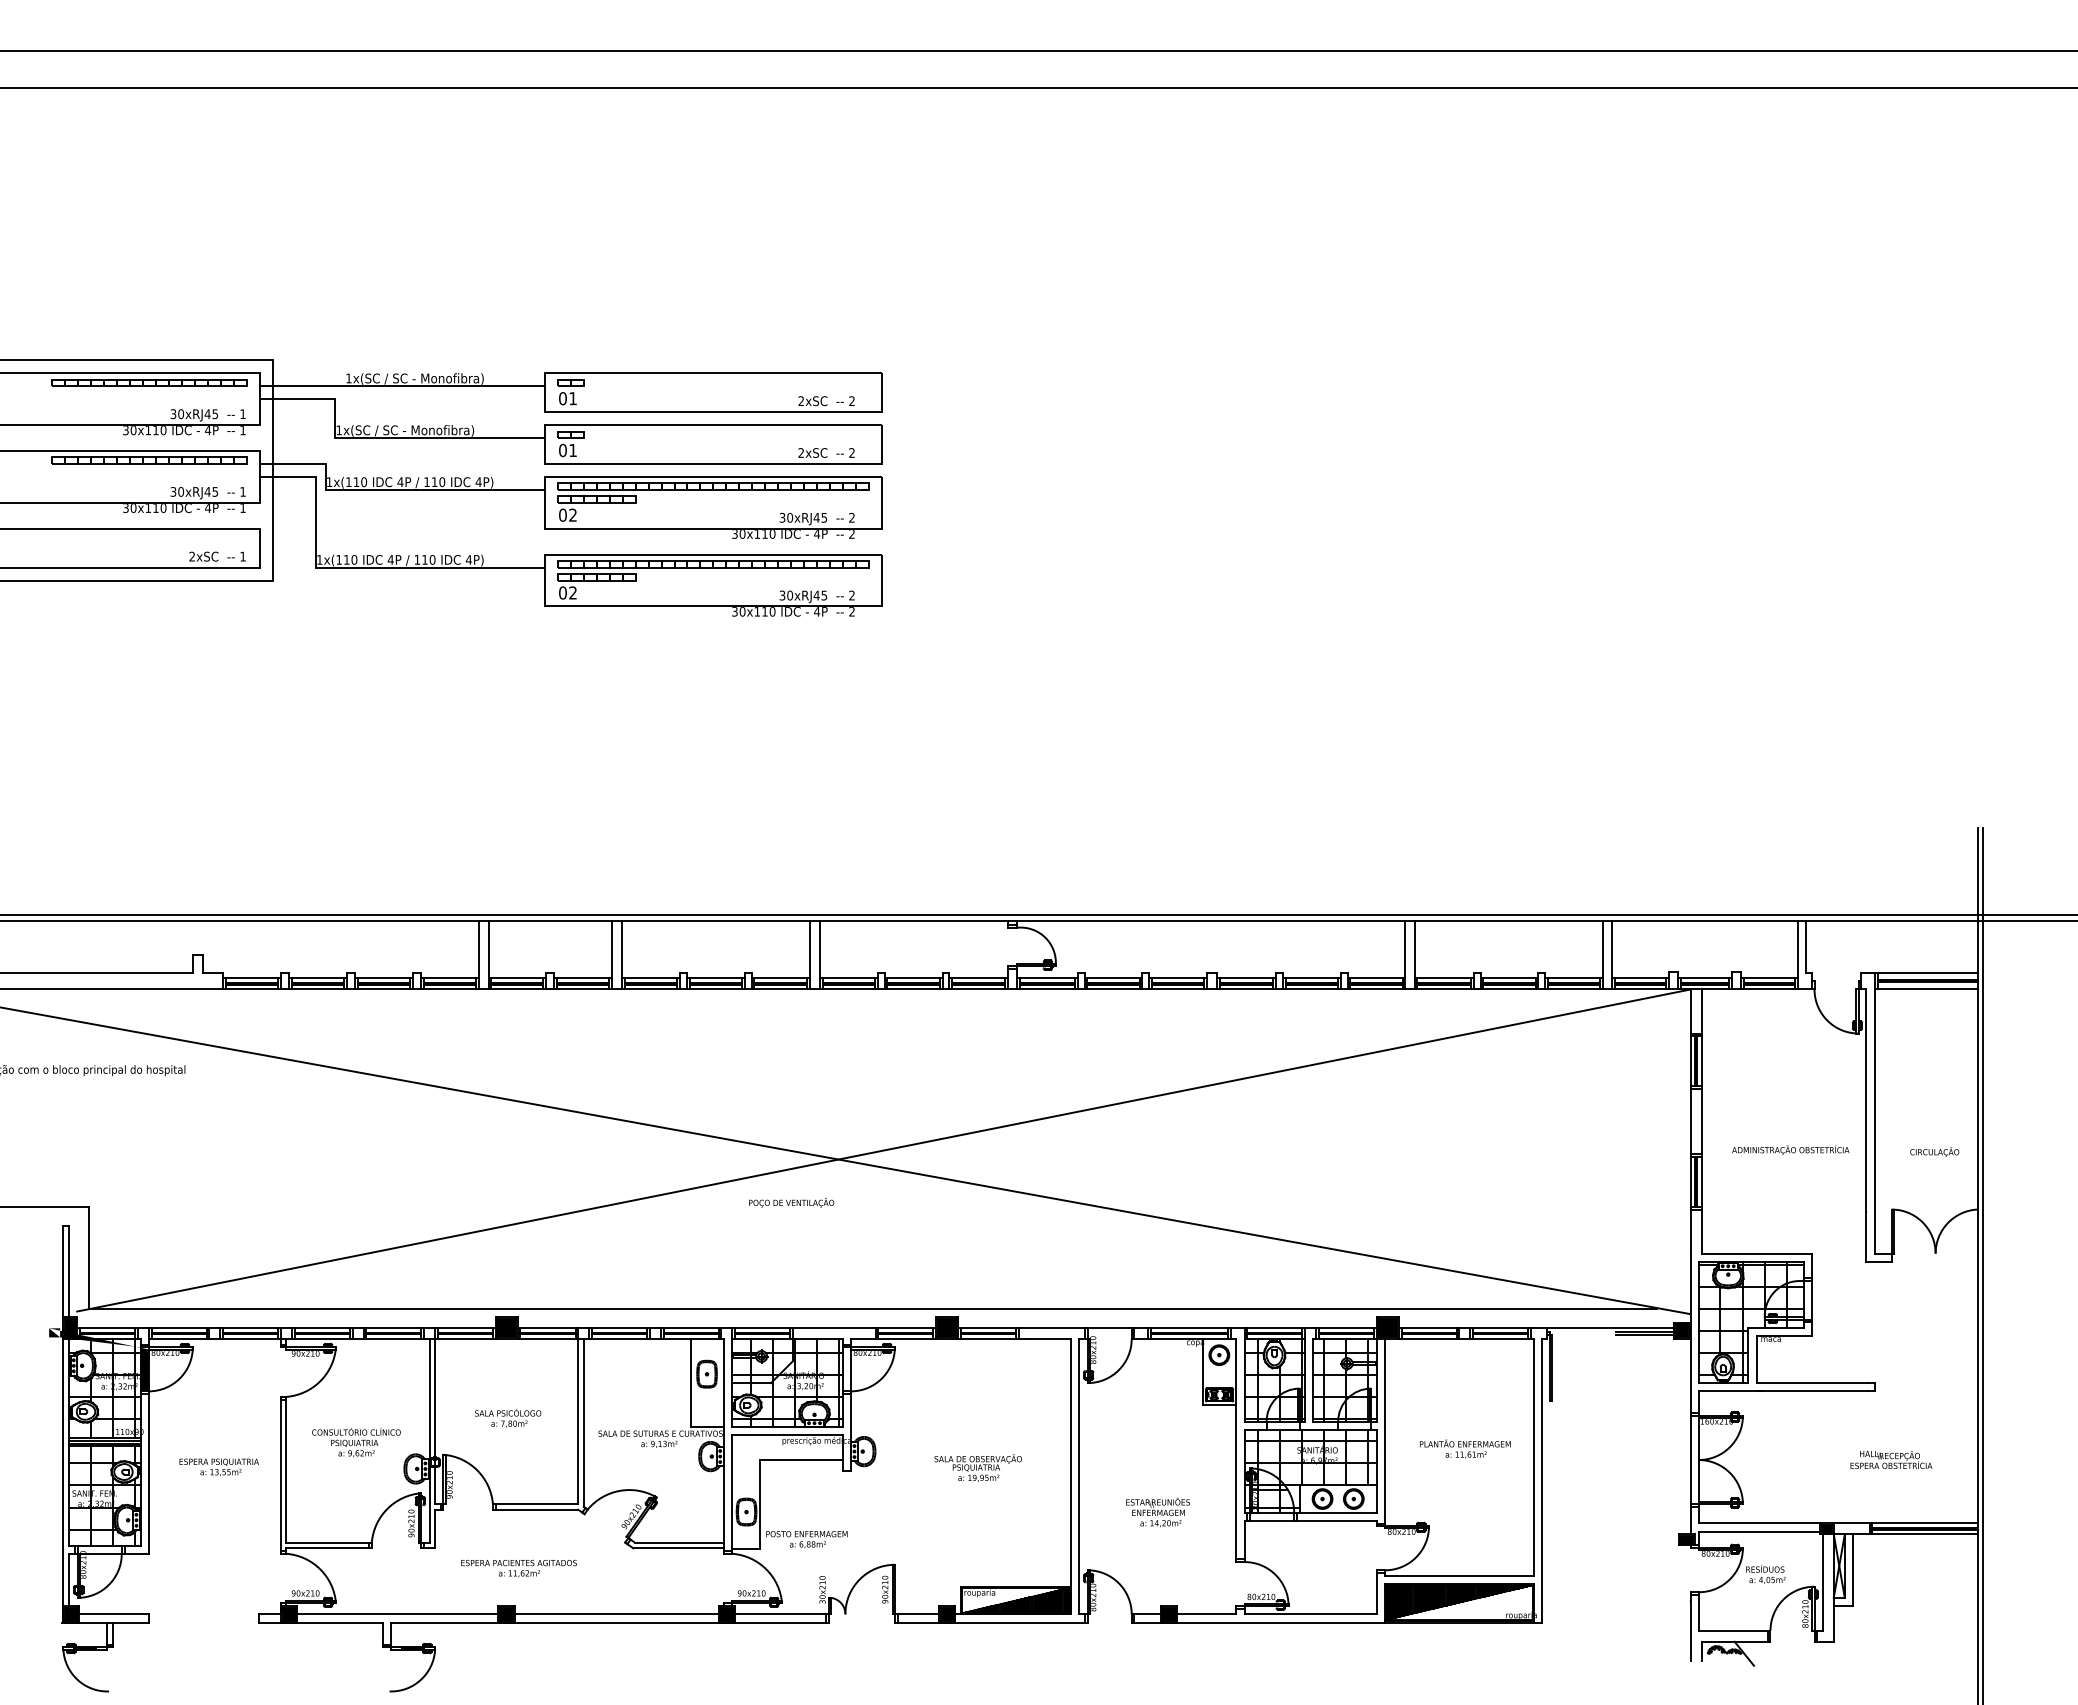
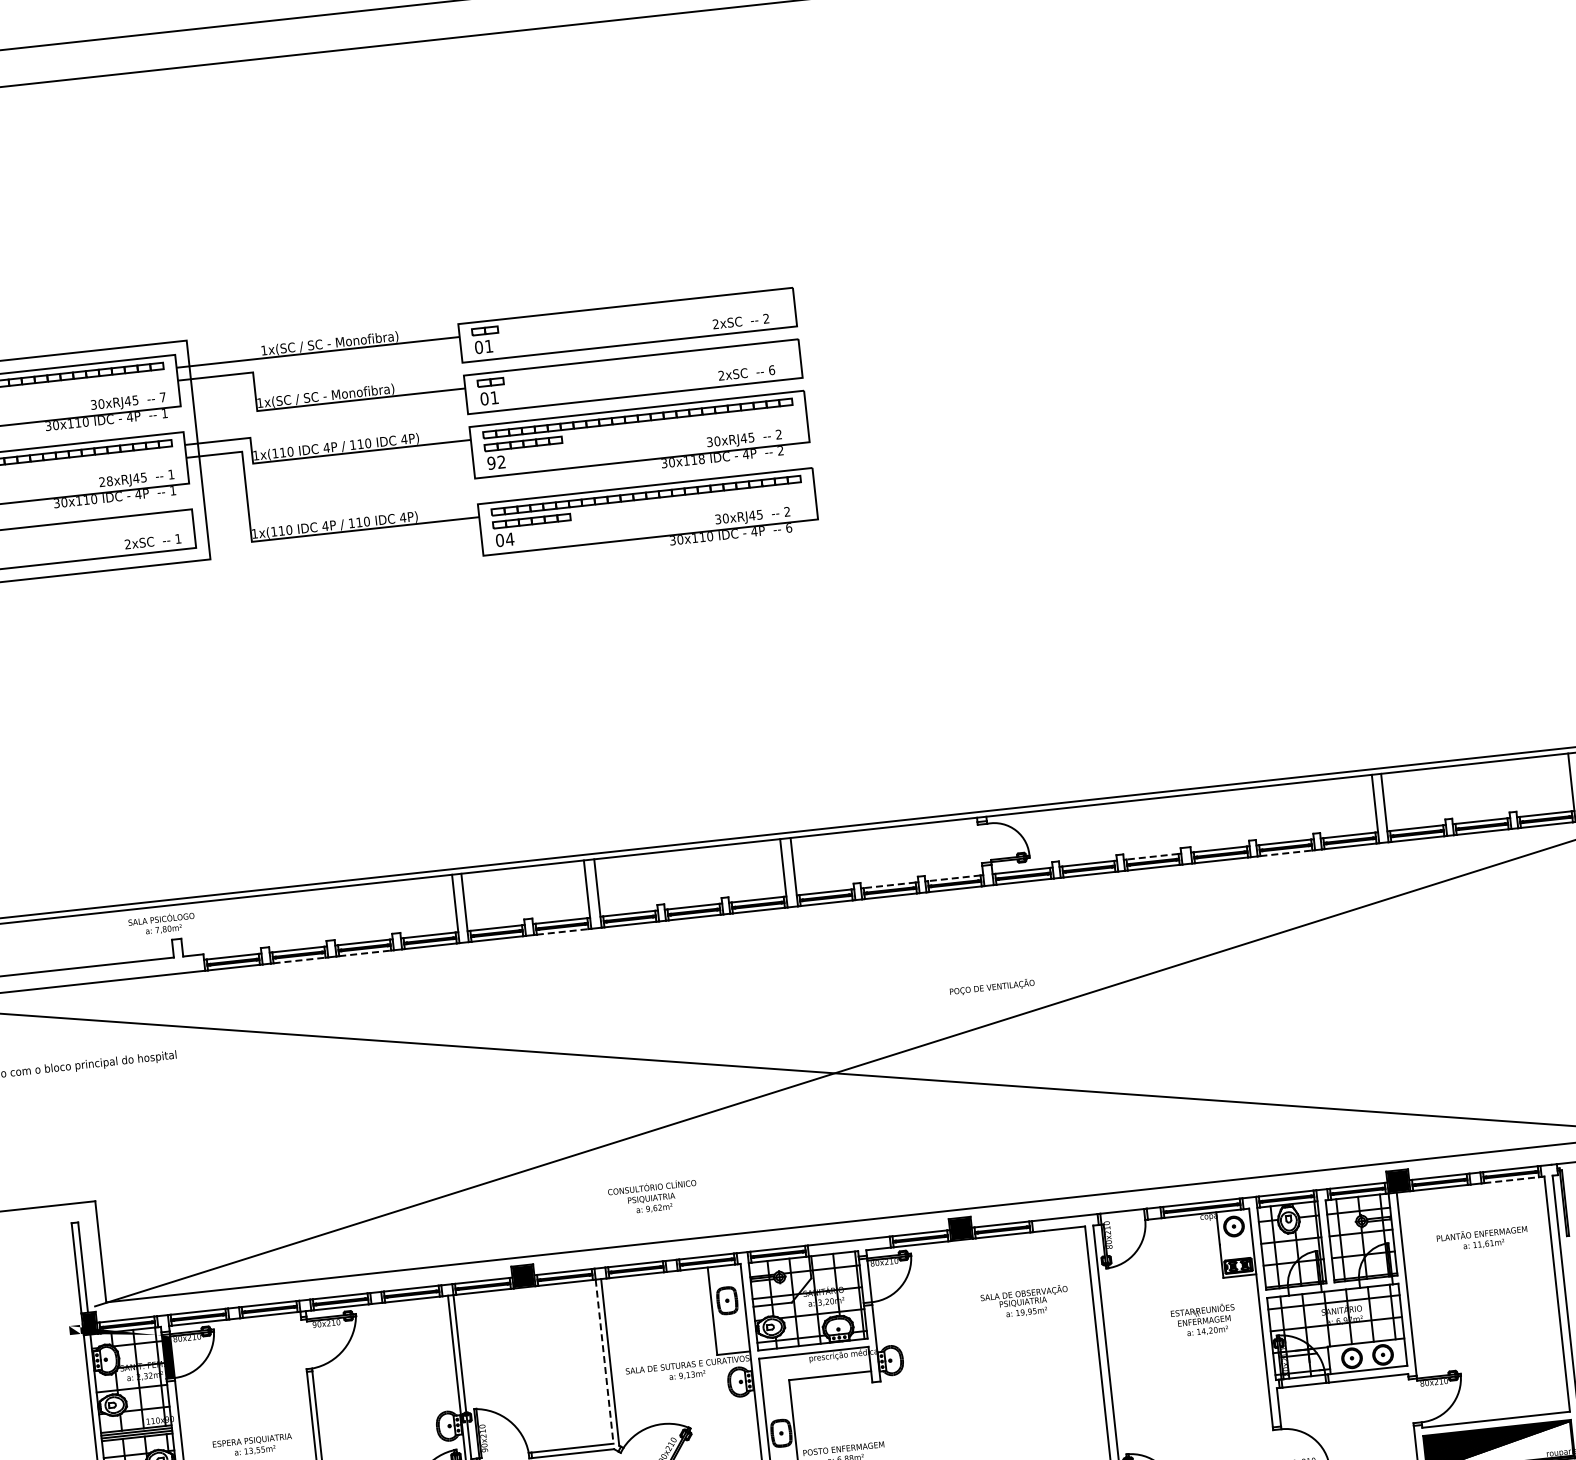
text: (242, 413) -> (162, 396), 1 -> 7
text: (852, 452) -> (772, 369), 2 -> 6
text: (177, 491) -> (106, 481), 30xRJ45 -> 28xRJ45
text: (562, 515) -> (491, 463), 02 -> 92
text: (772, 534) -> (701, 459), 30x110 -> 30x118
text: (572, 592) -> (509, 538), 02 -> 04
text: (852, 611) -> (789, 527), 2 -> 6
line: (913, 978) -> (889, 885), solid -> dashed
line: (978, 978) -> (954, 878), solid -> dashed
line: (1177, 978) -> (1151, 856), solid -> dashed
line: (318, 989) -> (299, 960), solid -> dashed
line: (384, 989) -> (365, 953), solid -> dashed
line: (583, 989) -> (563, 931), solid -> dashed
line: (1312, 989) -> (1287, 853), solid -> dashed
text: (791, 1202) -> (992, 986), moved
line: (1500, 1339) -> (1511, 1180), solid -> dashed
text: (508, 1417) -> (162, 923), moved
line: (578, 1421) -> (604, 1361), solid -> dashed
text: (356, 1442) -> (653, 1197), moved
text: (1465, 1448) -> (1482, 1238), moved
text: (977, 1467) -> (1024, 1301), moved
text: (1157, 1512) -> (1203, 1320), moved

